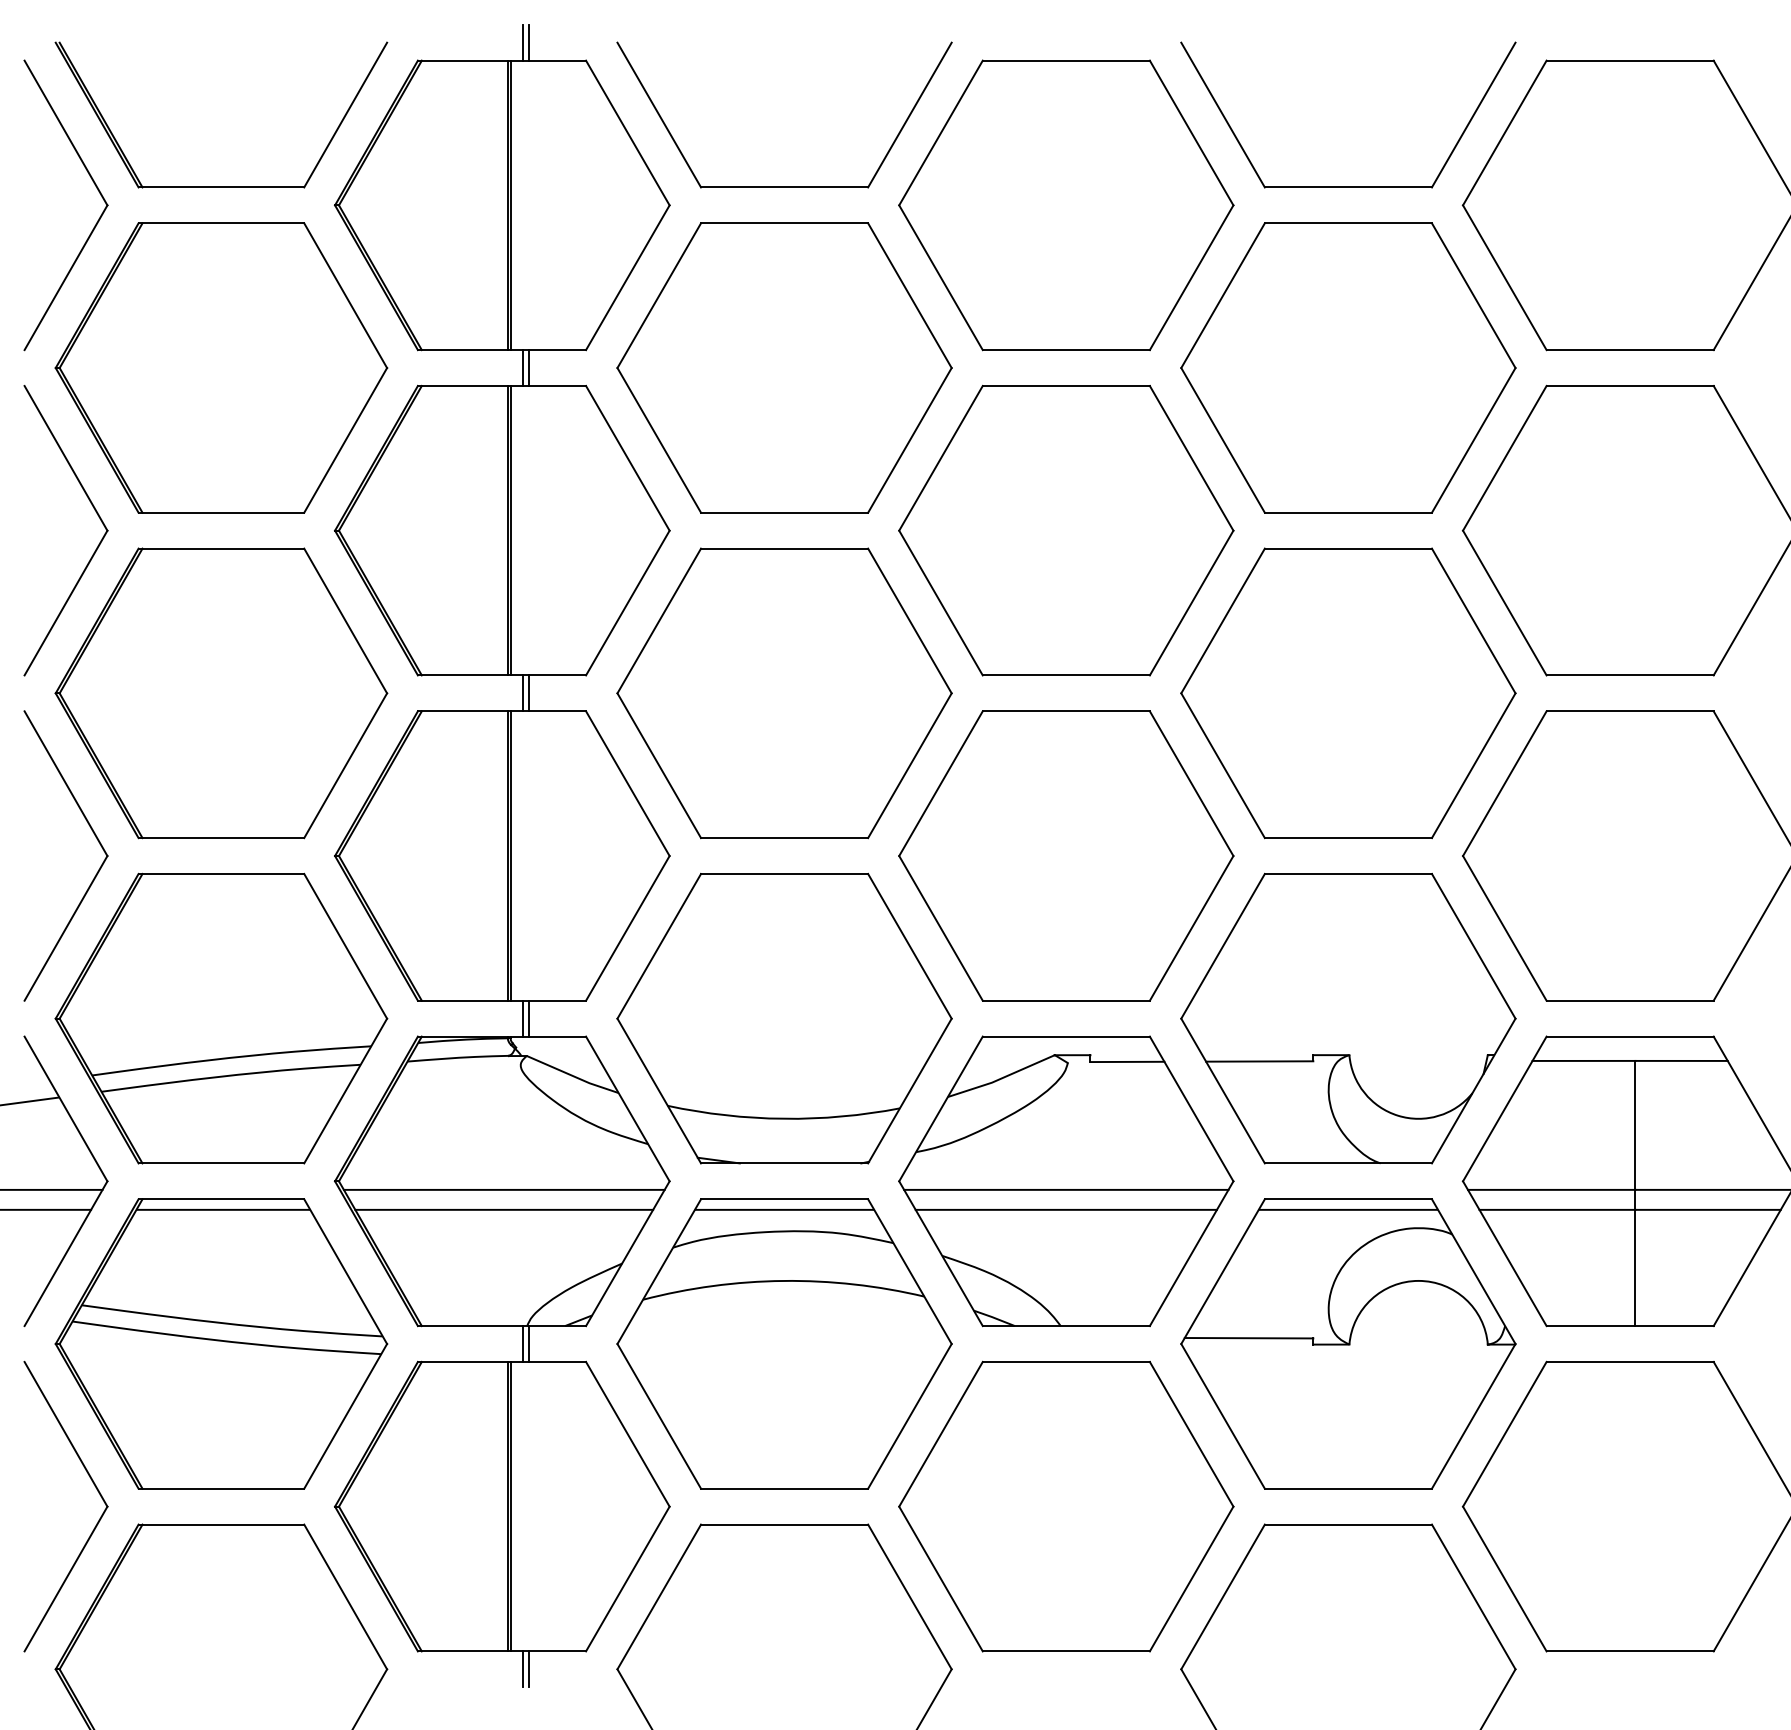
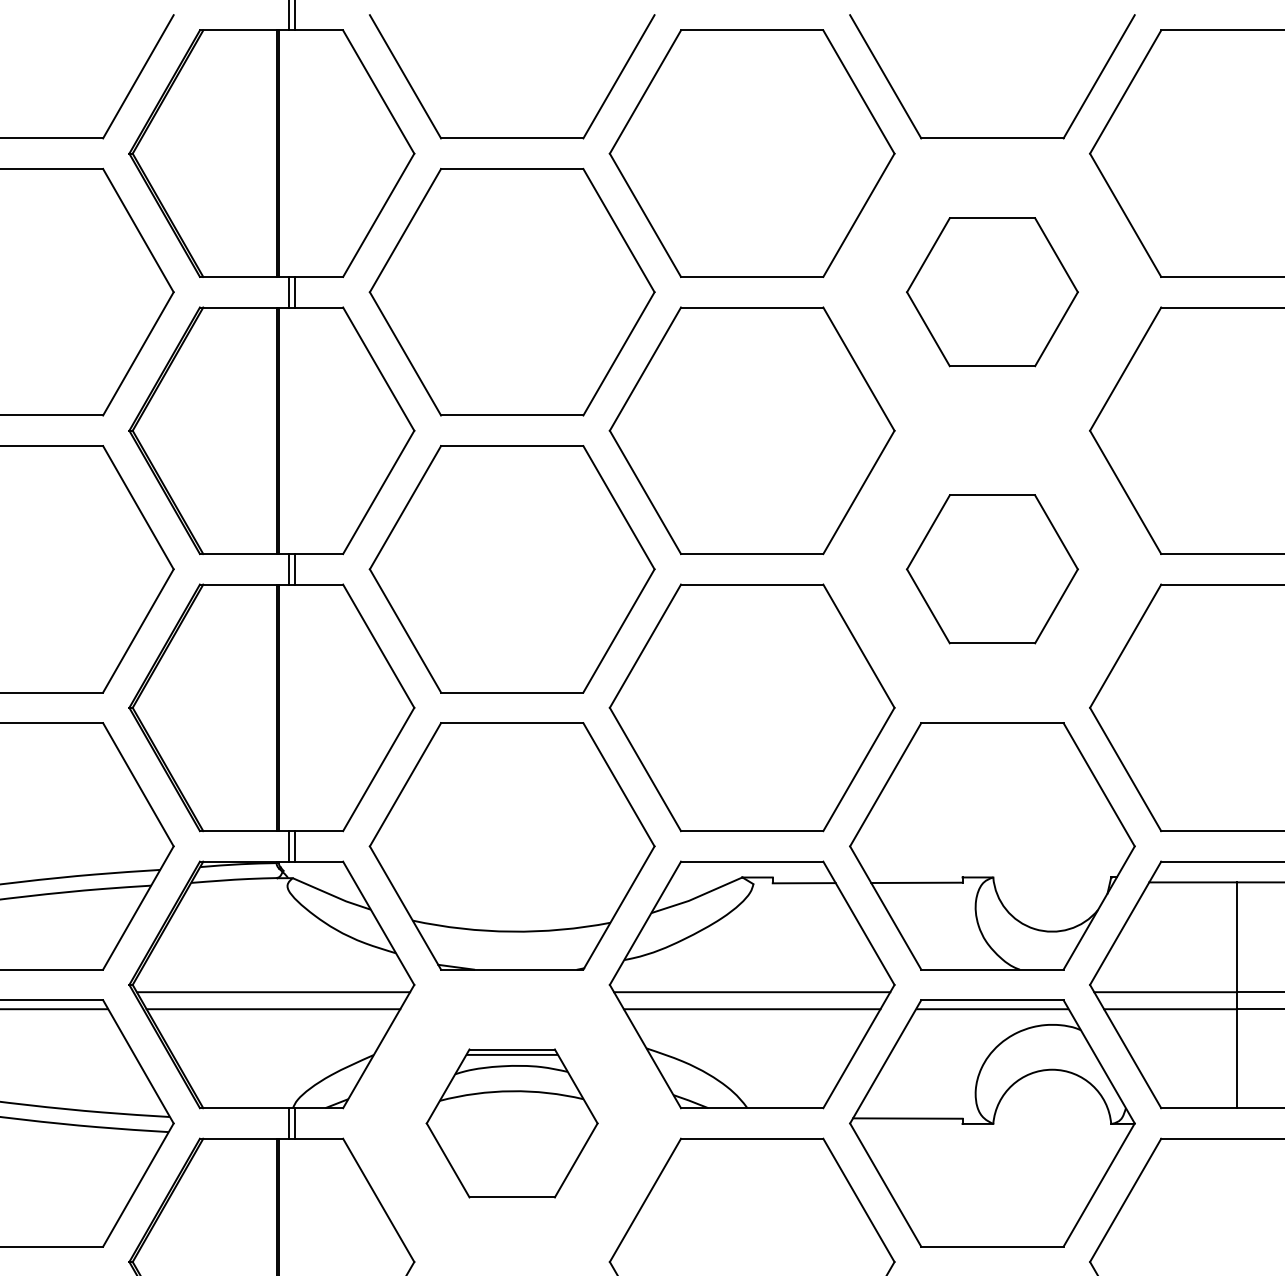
part: (1348, 367) -> (992, 291), size x0.6
part: (1348, 693) -> (992, 569), size x0.6
part: (784, 1343) -> (512, 1123), size x0.6

